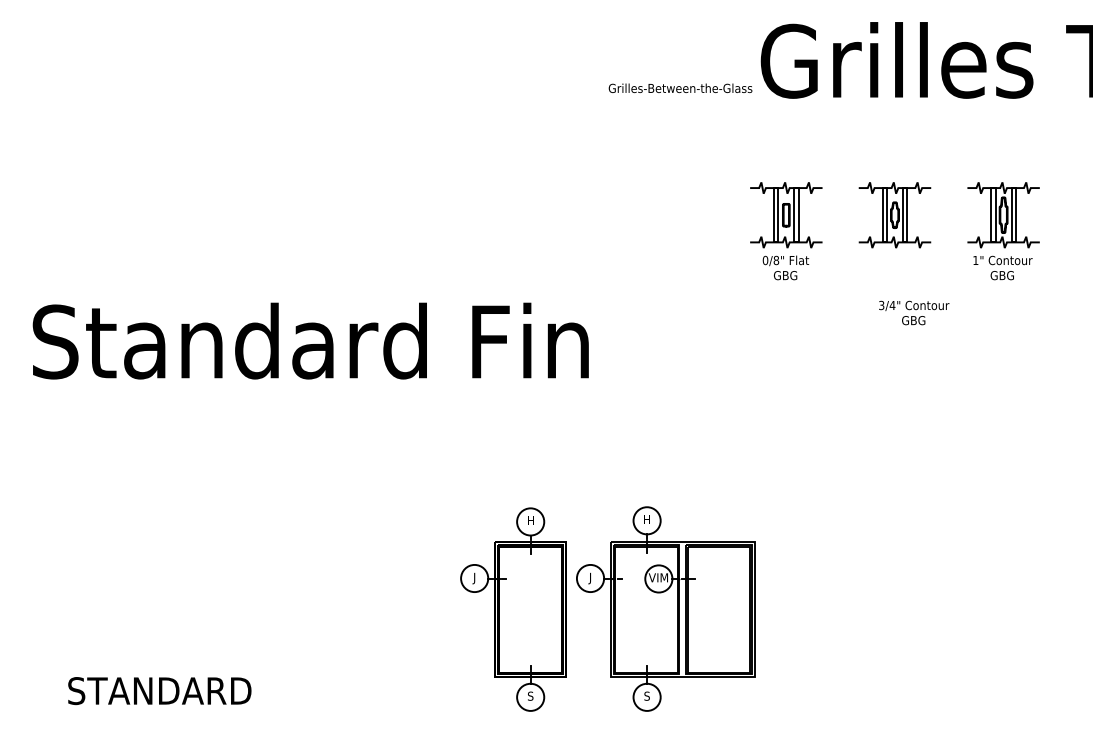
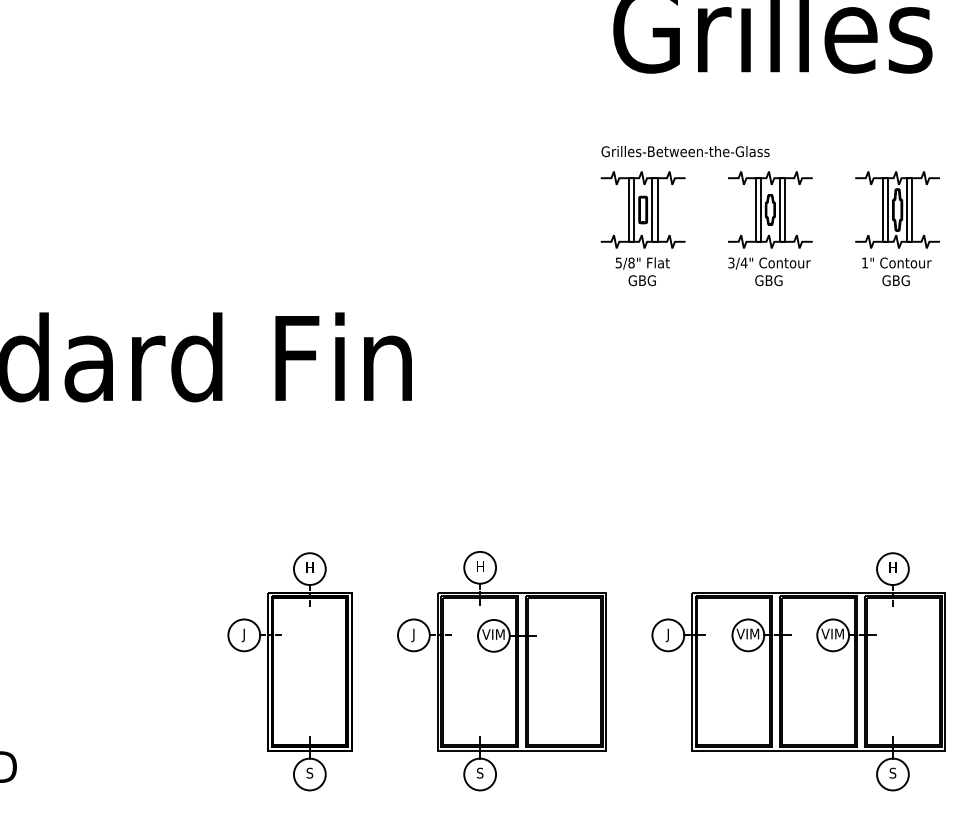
text: (680, 87) -> (685, 150), moved
text: (765, 260) -> (618, 263), 0/8" -> 5/8"
text: (914, 312) -> (769, 271), moved
part: (513, 609) -> (289, 671), moved
part: (918, 609) -> (797, 671), added

